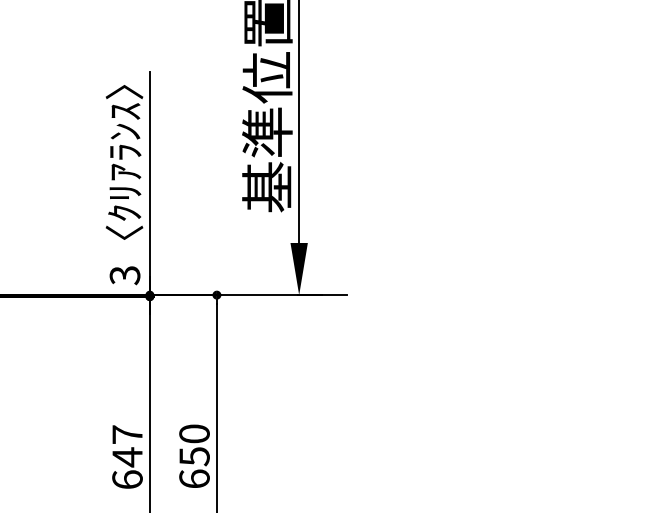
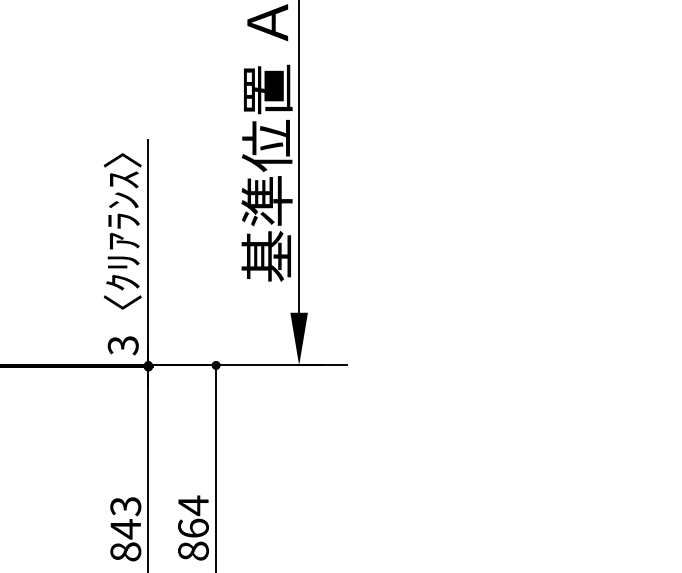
text: (194, 455) -> (193, 527), 650 -> 864
text: (127, 456) -> (125, 528), 647 -> 843

